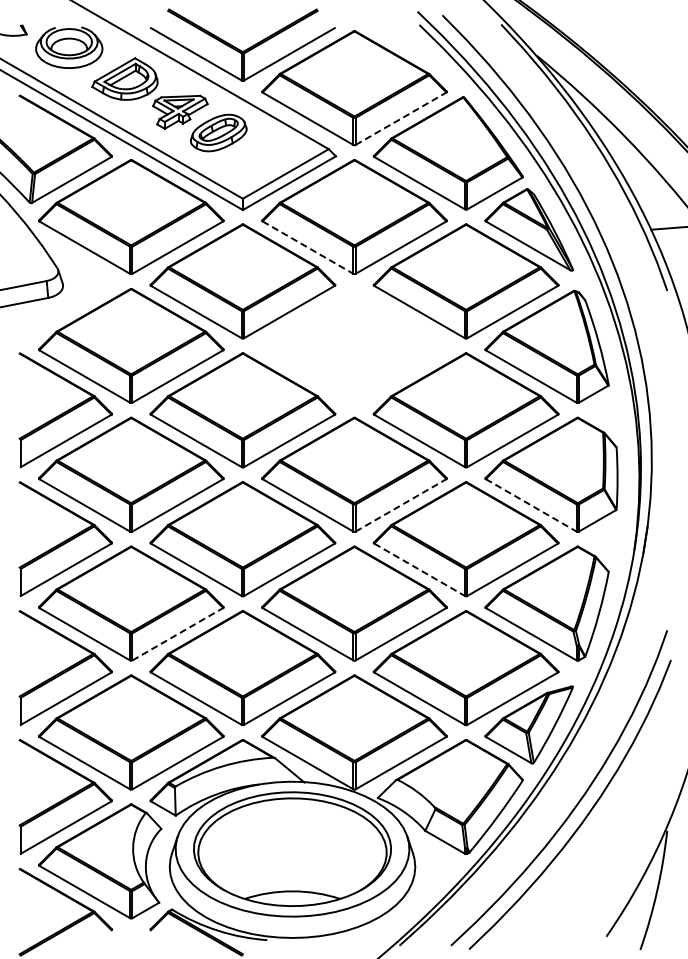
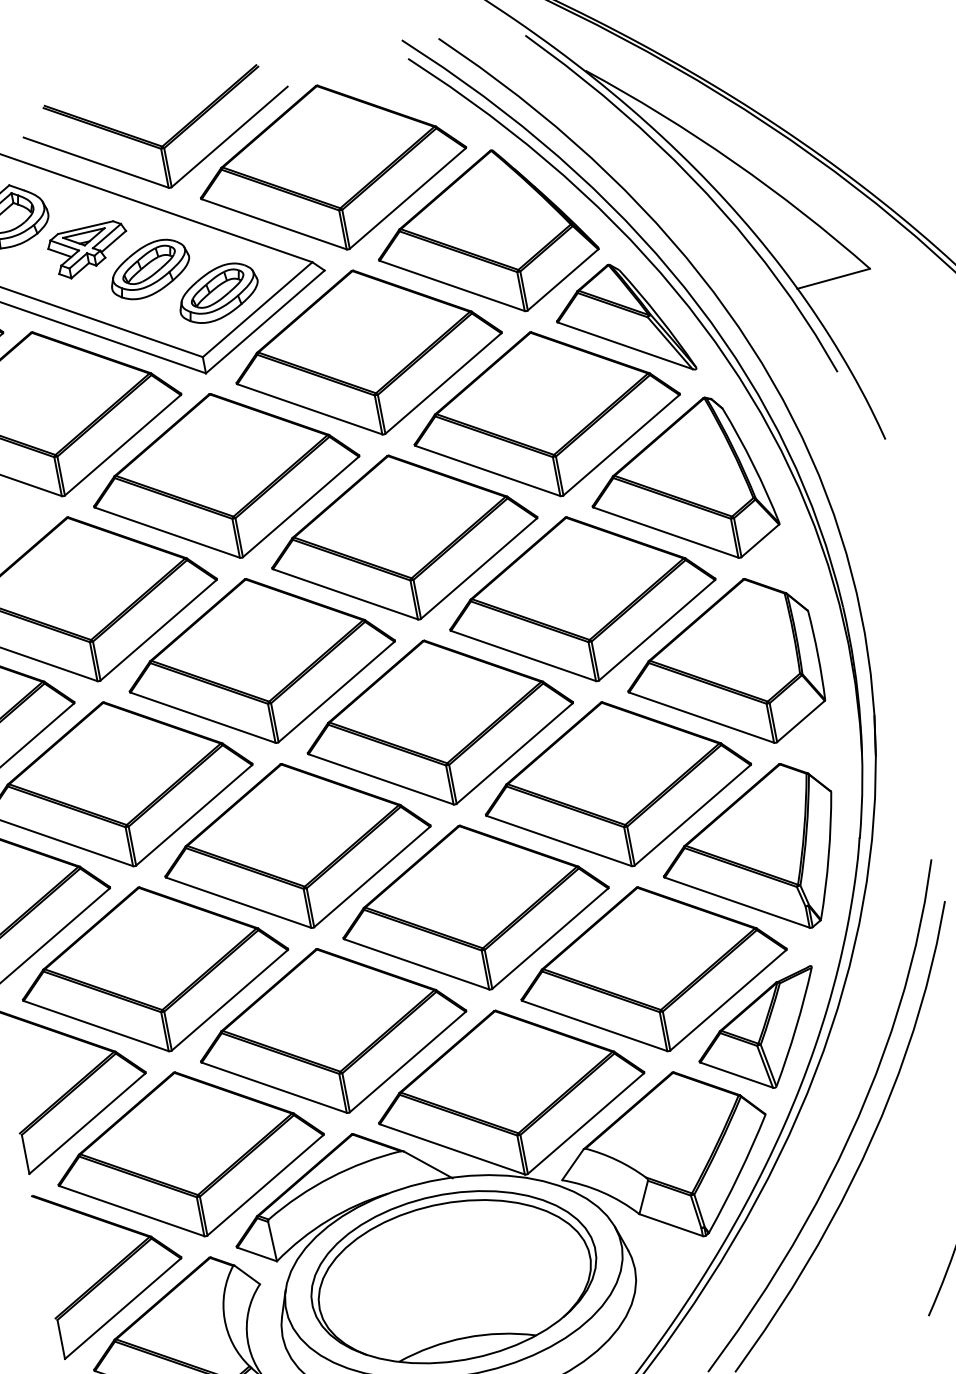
line: (401, 118) -> (408, 198), dashed -> solid
part: (261, 157) -> (218, 292), added
line: (308, 247) -> (310, 408), dashed -> solid
part: (354, 345) -> (403, 536), added
line: (401, 505) -> (515, 753), dashed -> solid
line: (531, 505) -> (701, 717), dashed -> solid
line: (420, 570) -> (560, 841), dashed -> solid
line: (178, 634) -> (230, 1000), dashed -> solid

